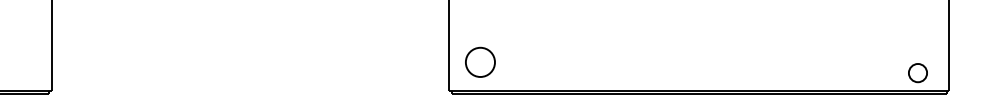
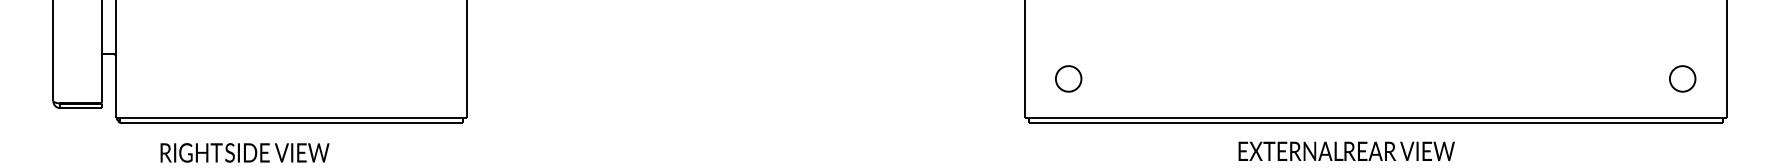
part: (480, 62) -> (1068, 78), size x0.62
part: (917, 72) -> (1682, 78), moved

